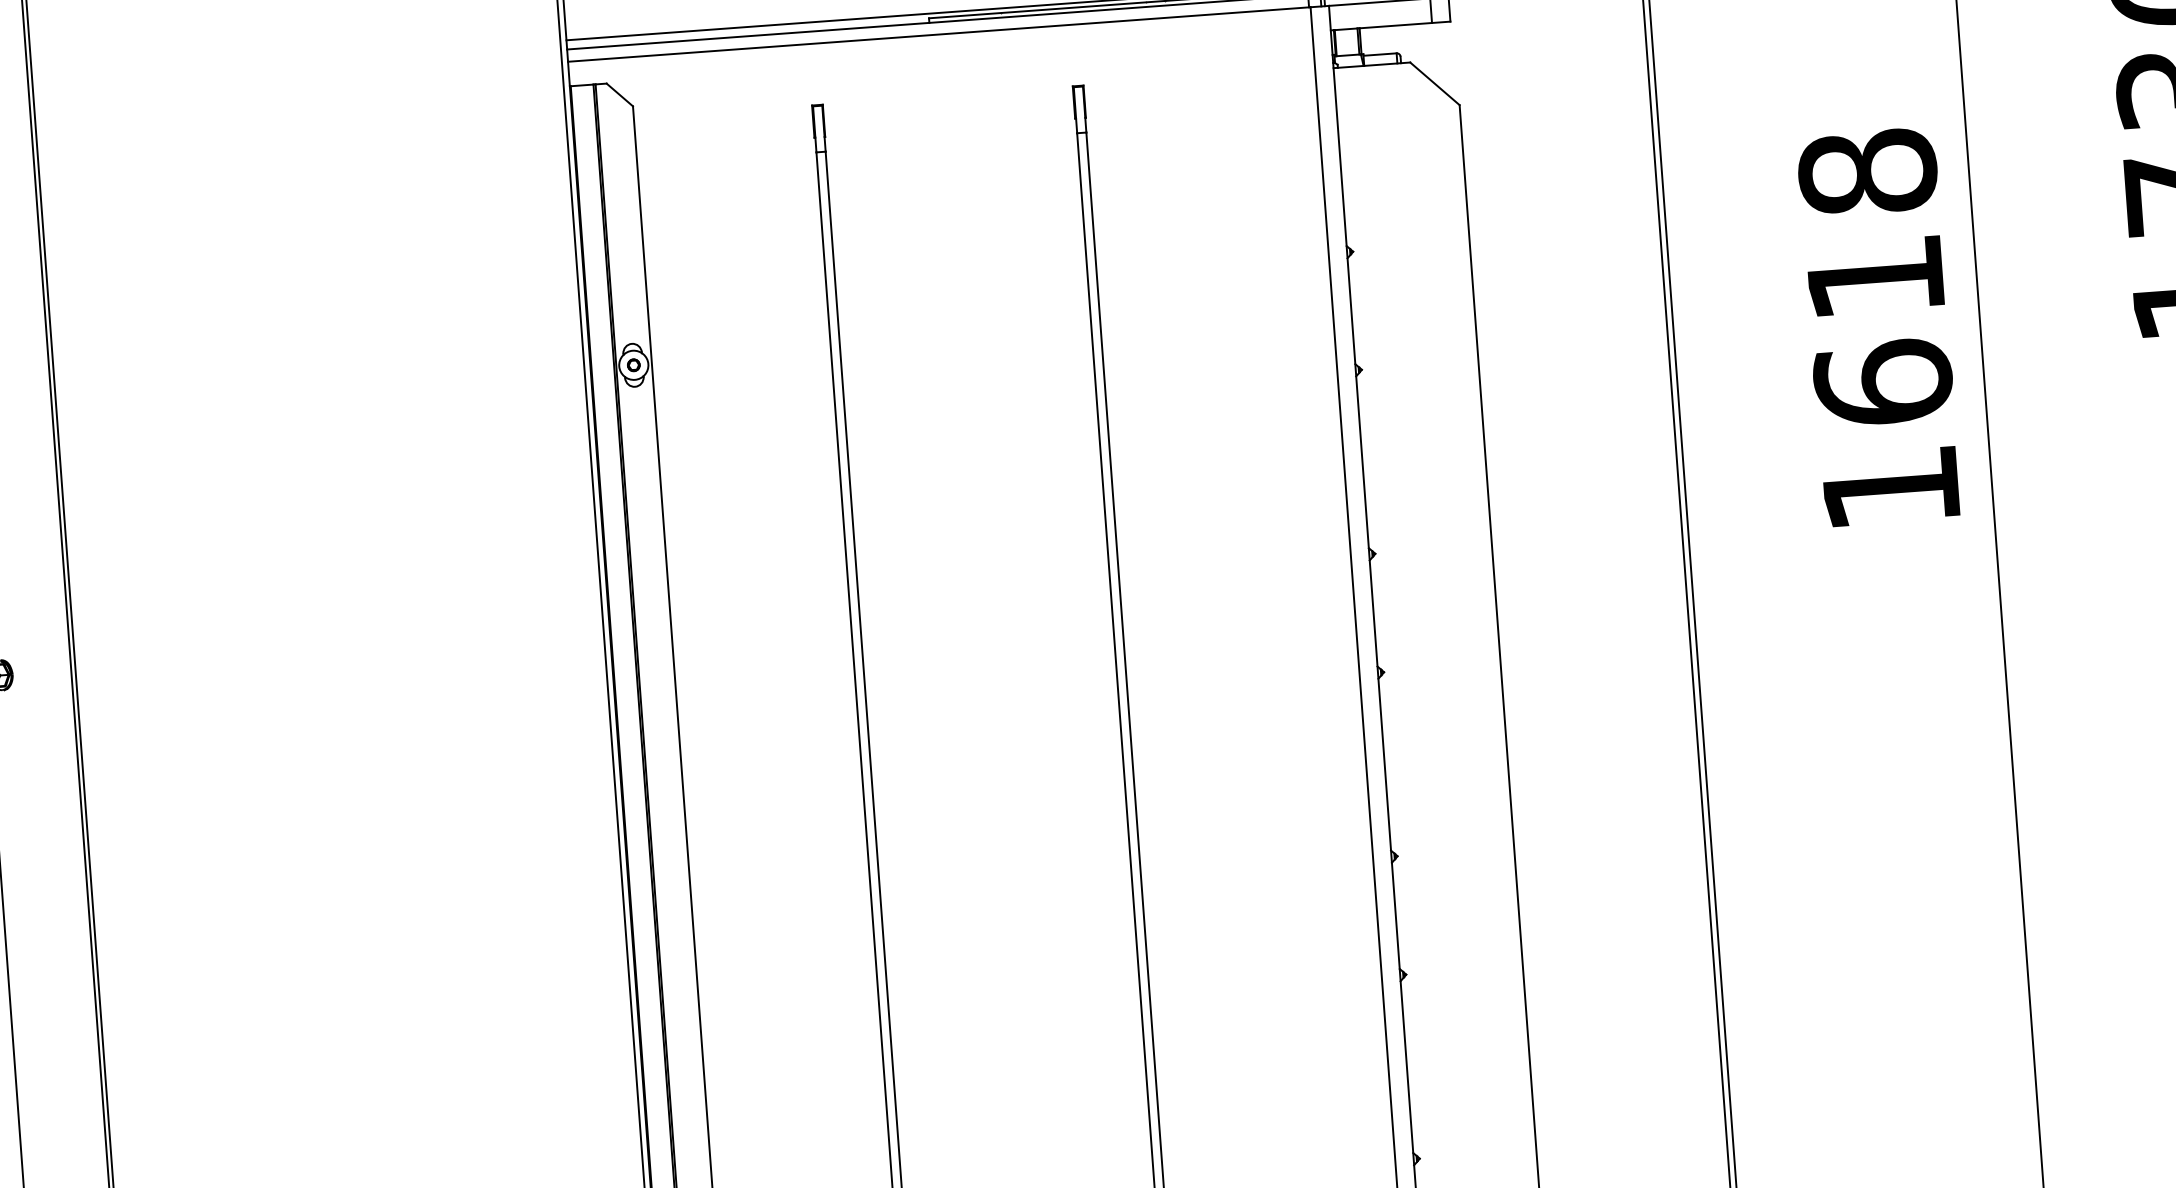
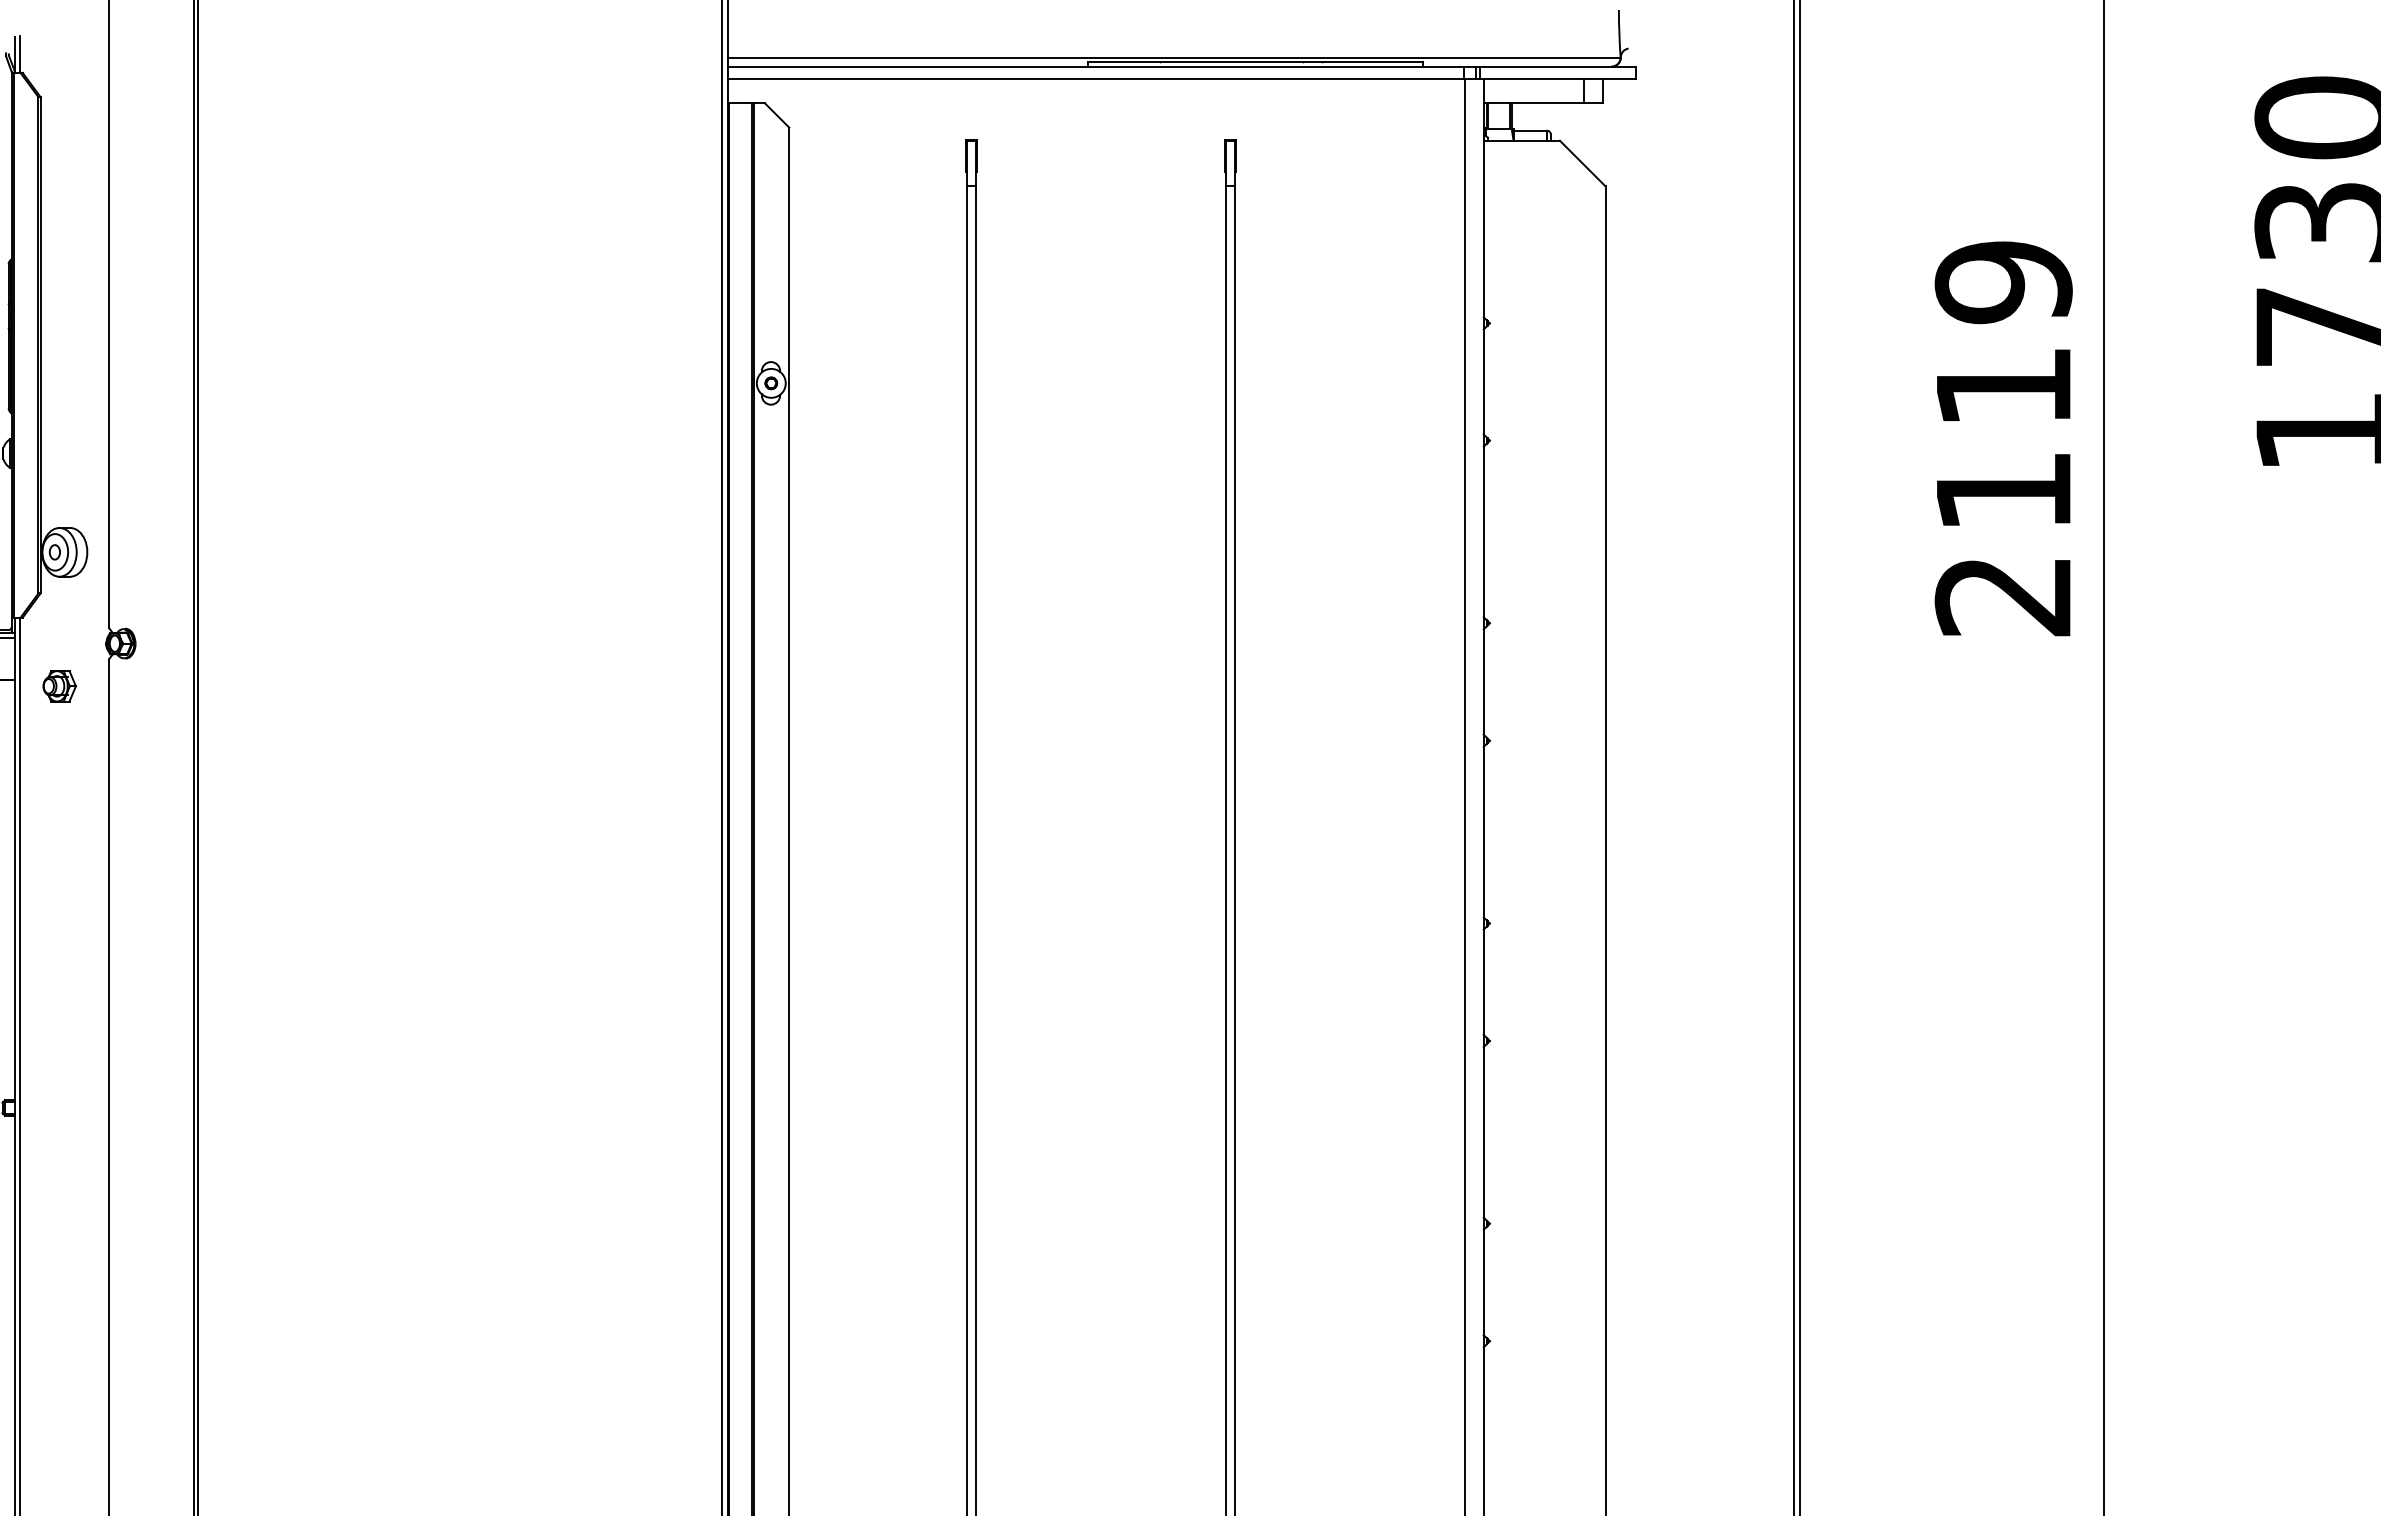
text: (1879, 329) -> (2003, 438), 1618 -> 2119

